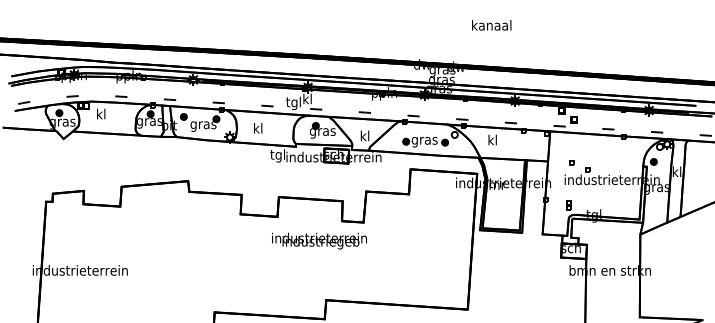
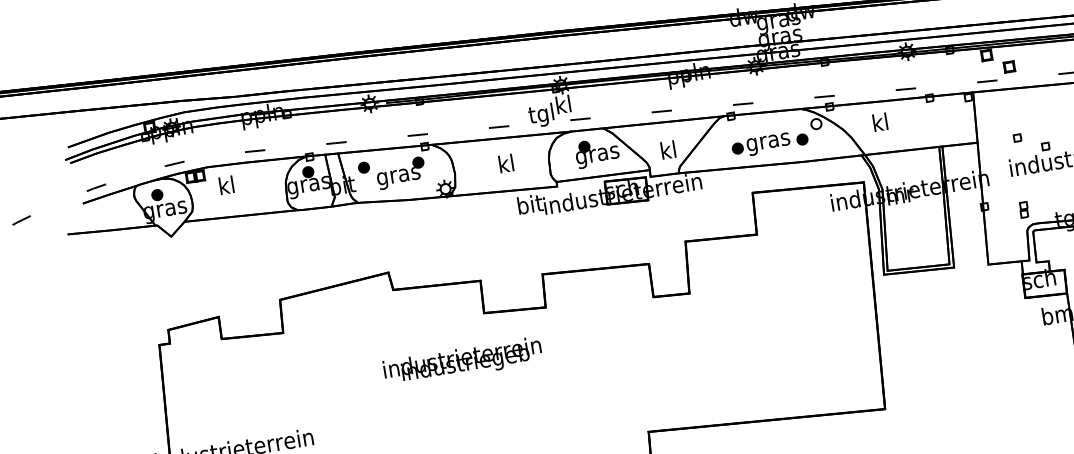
text: (258, 128) -> (506, 163), moved
text: (277, 155) -> (529, 206), tgl -> bit
text: (319, 240) -> (462, 361), moved

